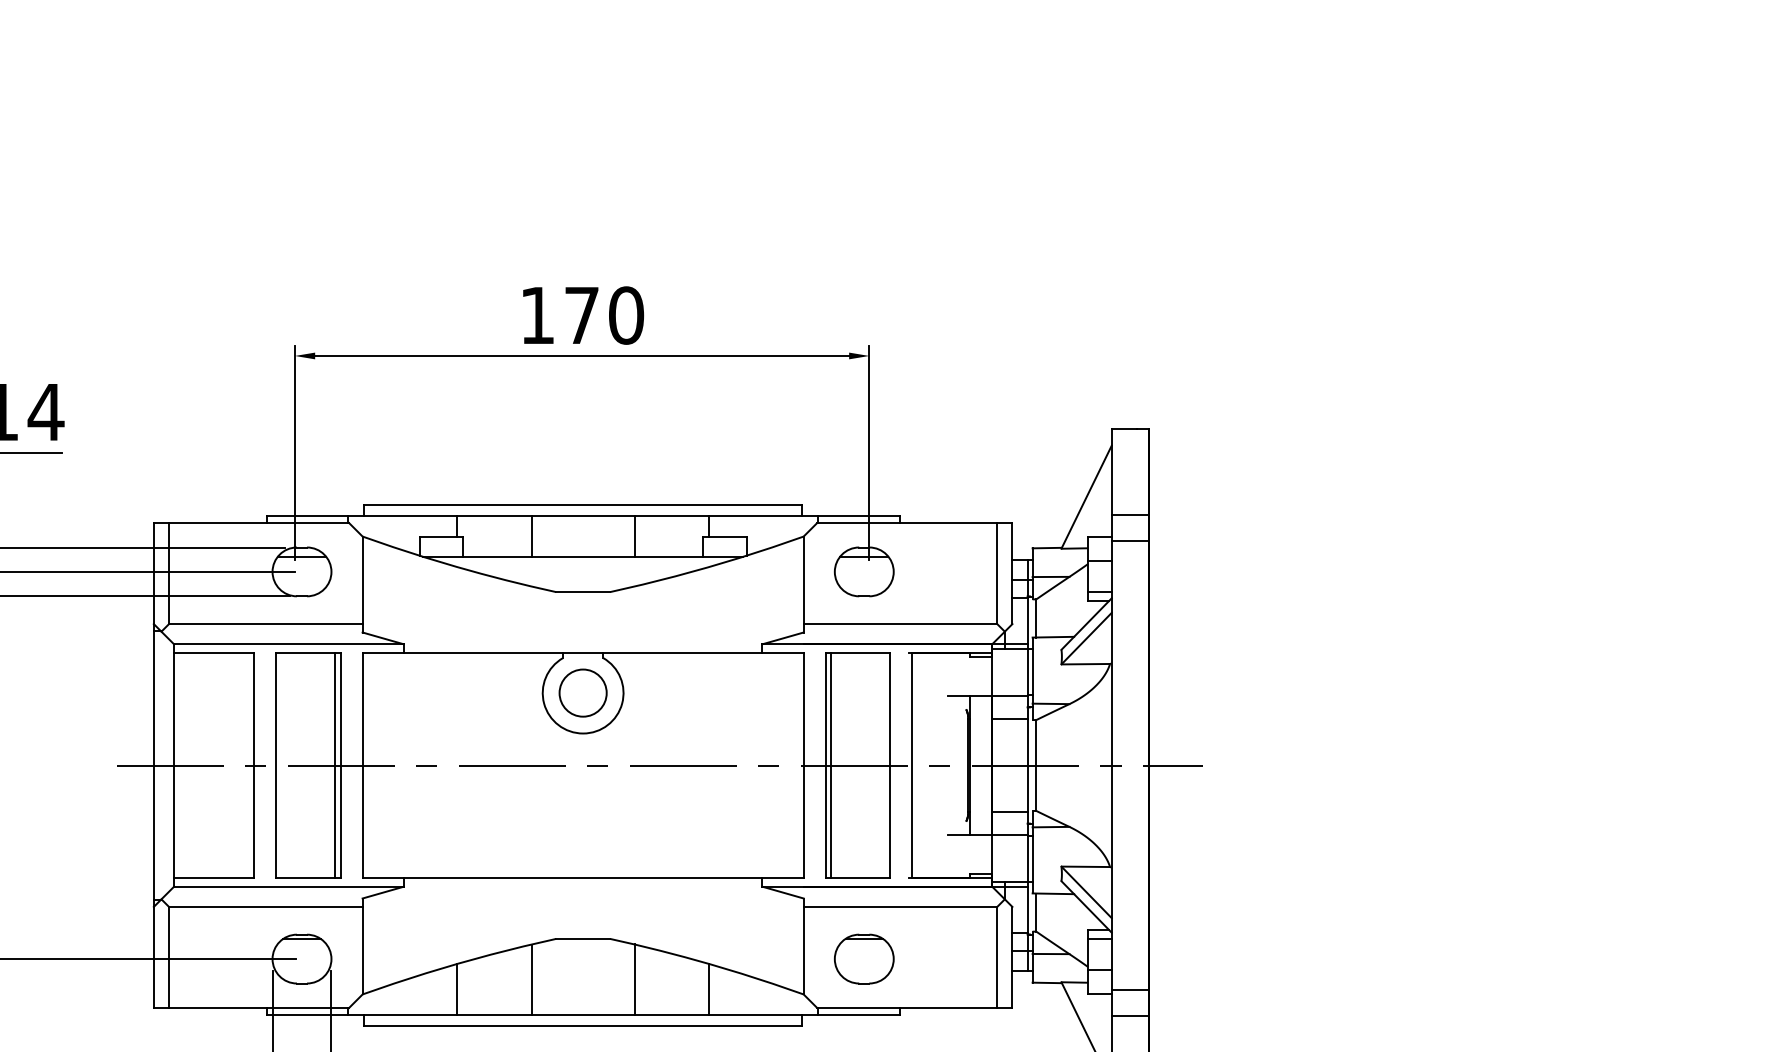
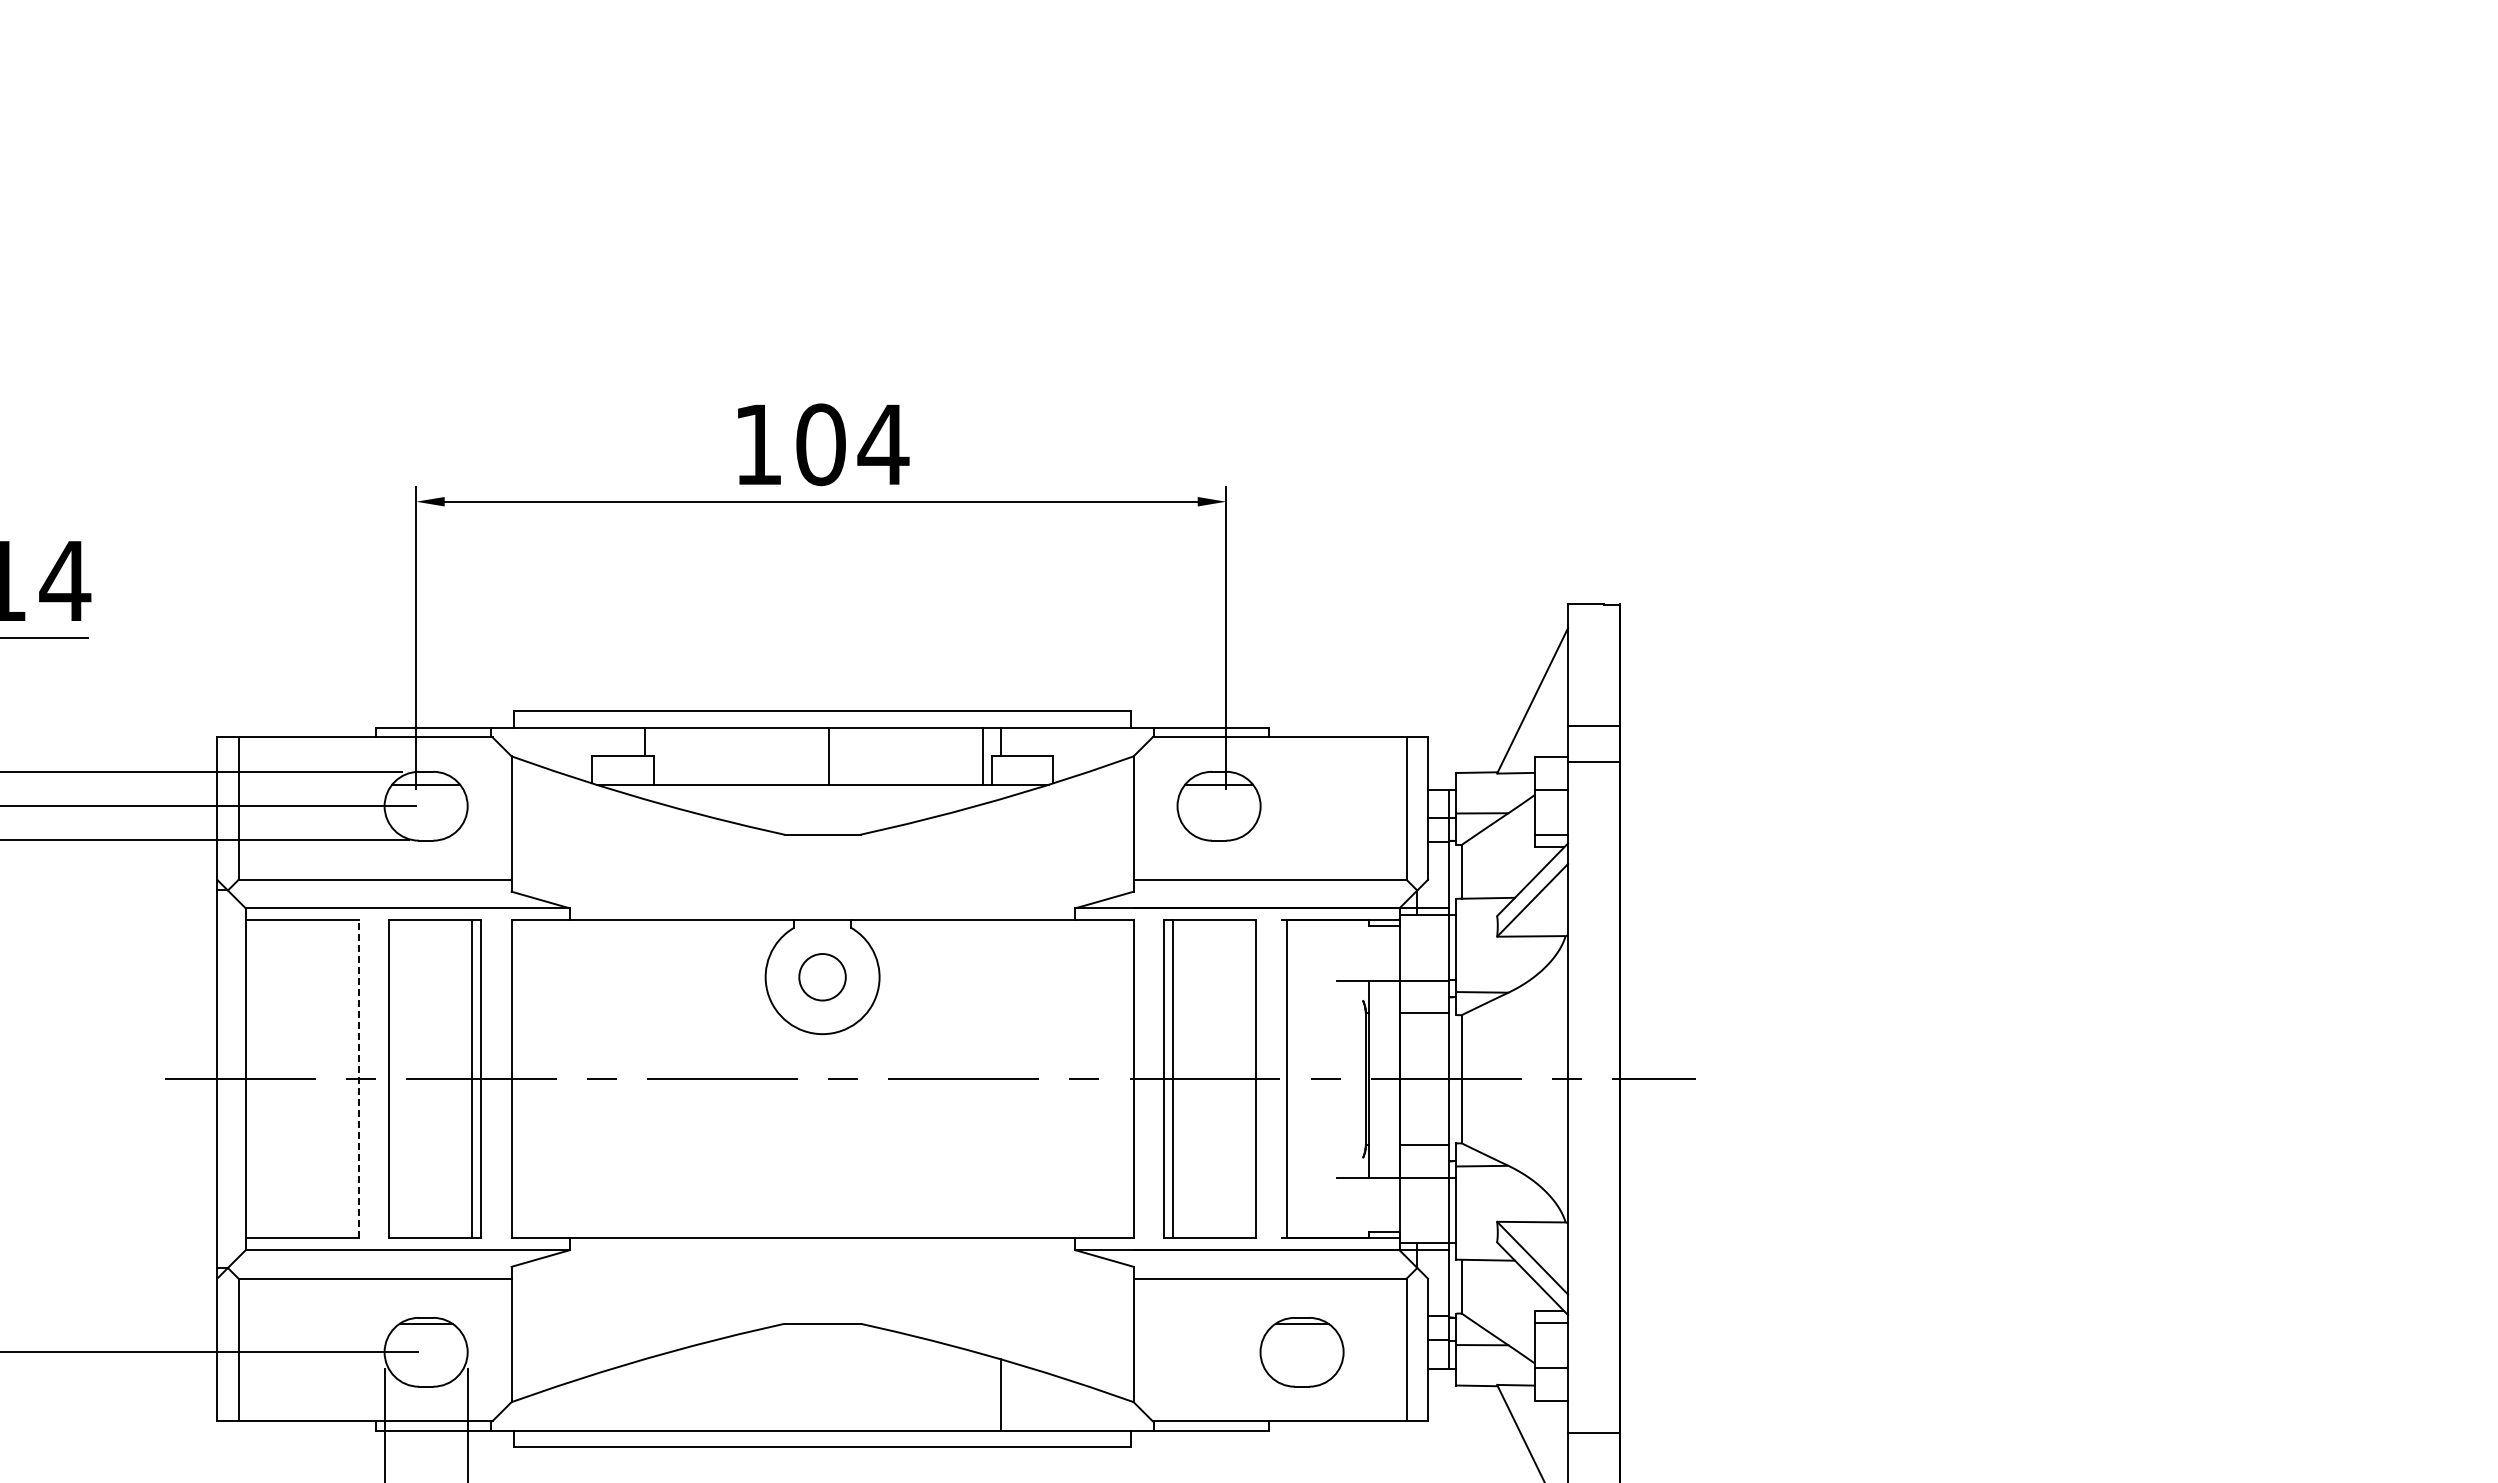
text: (604, 315) -> (852, 444), 170 -> 104
line: (531, 535) -> (828, 755), moved
line: (634, 535) -> (983, 755), moved
circle: (583, 693) -> (822, 977), size x0.7
line: (254, 764) -> (358, 1078), solid -> dashed
part: (863, 959) -> (1301, 1352), moved
line: (531, 979) -> (749, 1380), removed
line: (634, 979) -> (895, 1380), removed
line: (456, 989) -> (644, 1394), removed
line: (1130, 990) -> (1594, 1396), removed

